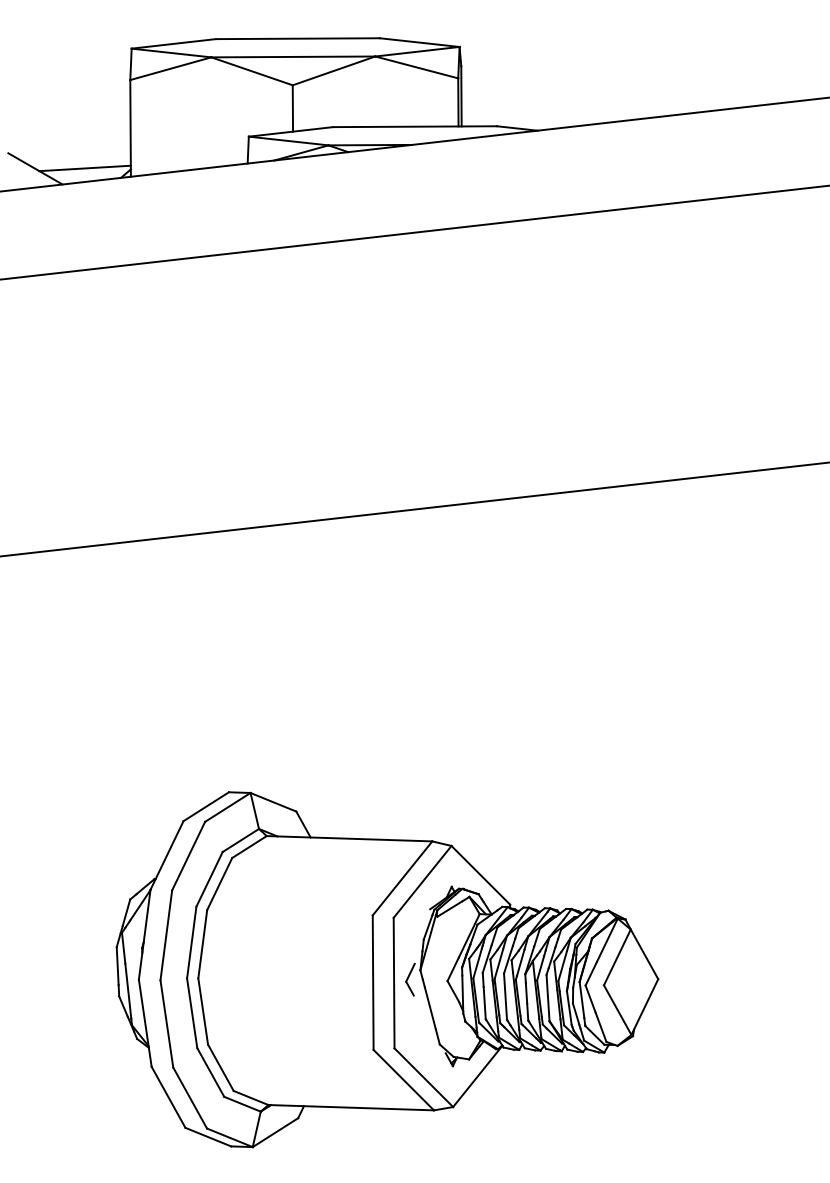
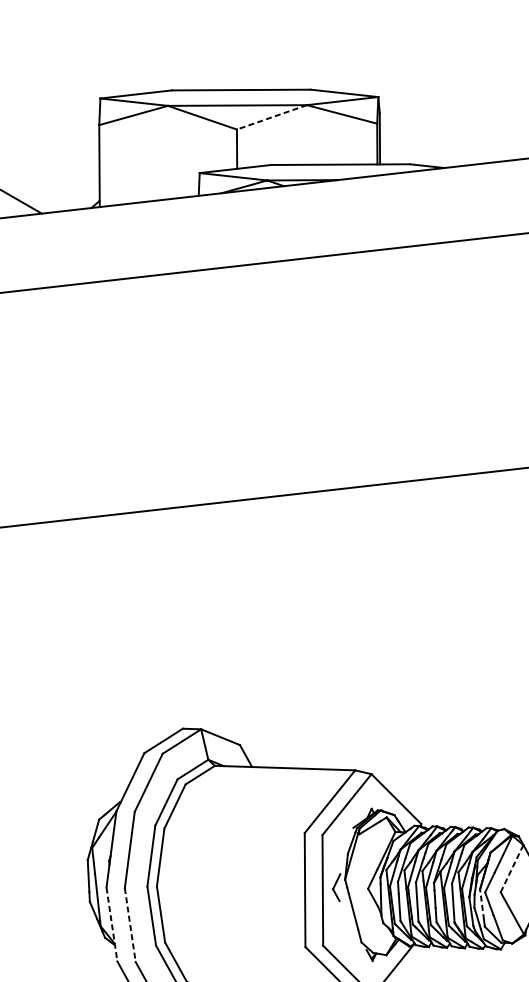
line: (334, 70) -> (272, 117), solid -> dashed
line: (84, 168) -> (60, 200), removed
line: (617, 957) -> (512, 868), solid -> dashed
line: (581, 999) -> (481, 904), solid -> dashed
line: (145, 1023) -> (112, 924), solid -> dashed
line: (166, 1024) -> (129, 925), solid -> dashed

